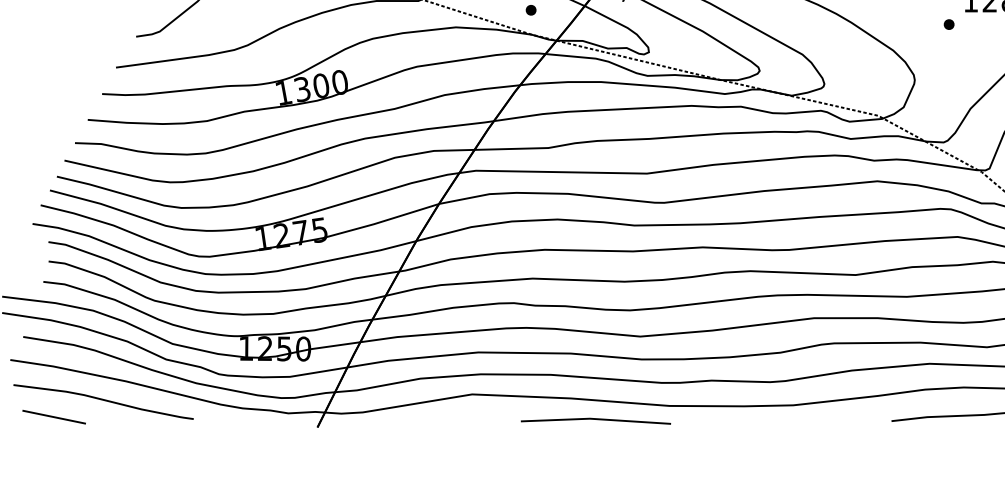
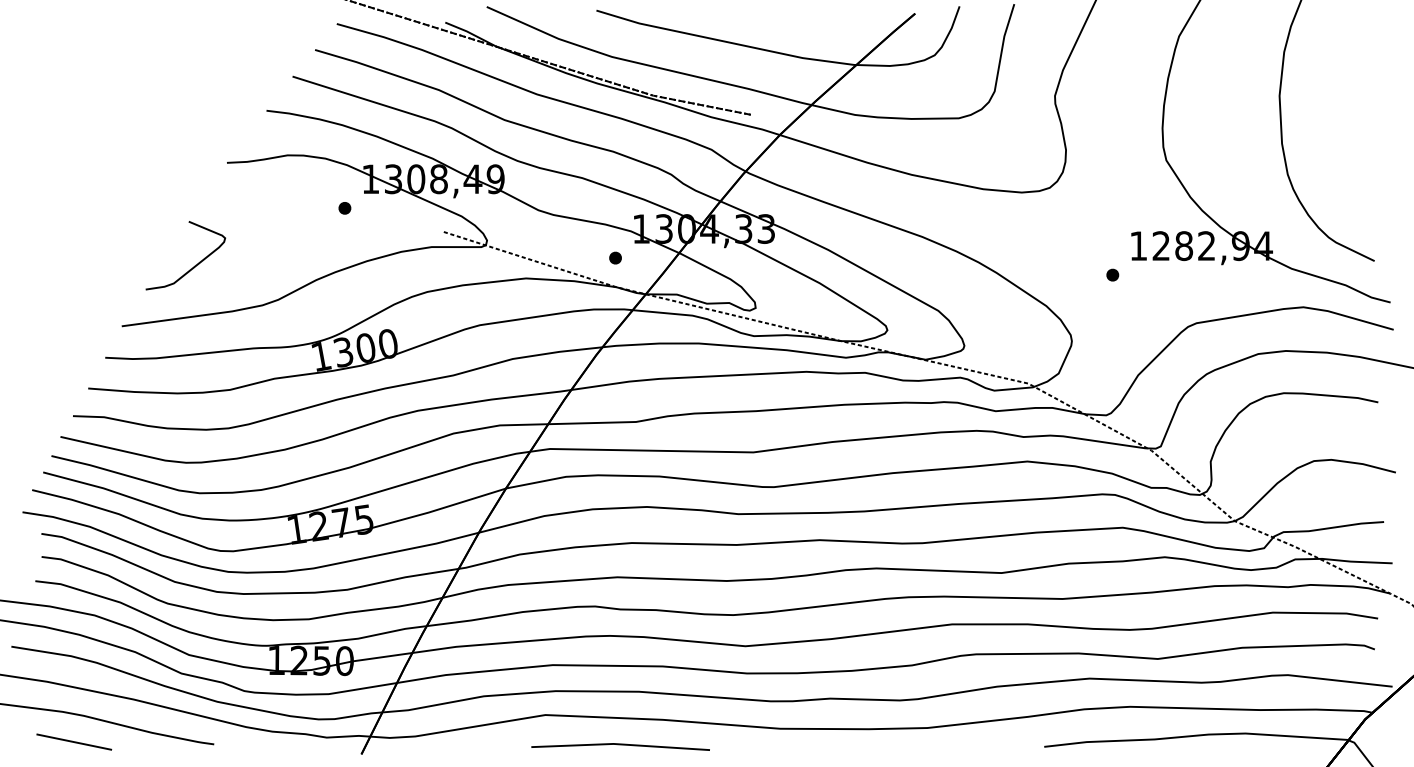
line: (54, 416) -> (74, 741), moved
line: (595, 420) -> (620, 745), moved

